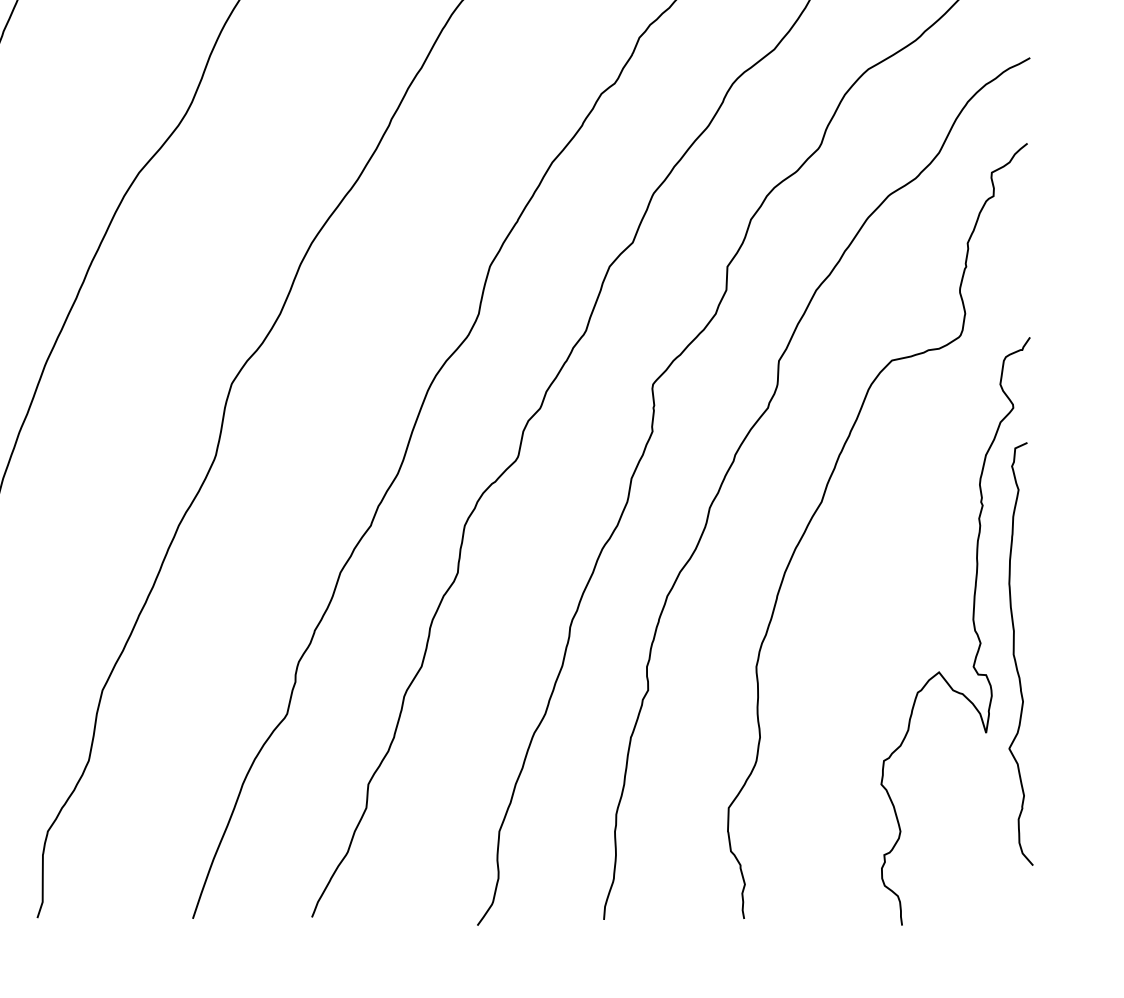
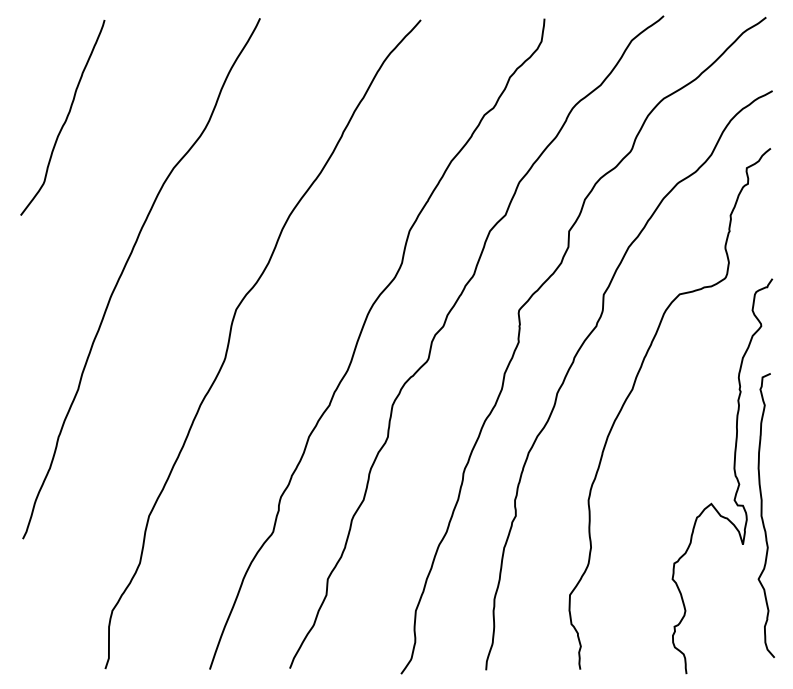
curve: (1015, 653) -> (762, 515), moved

